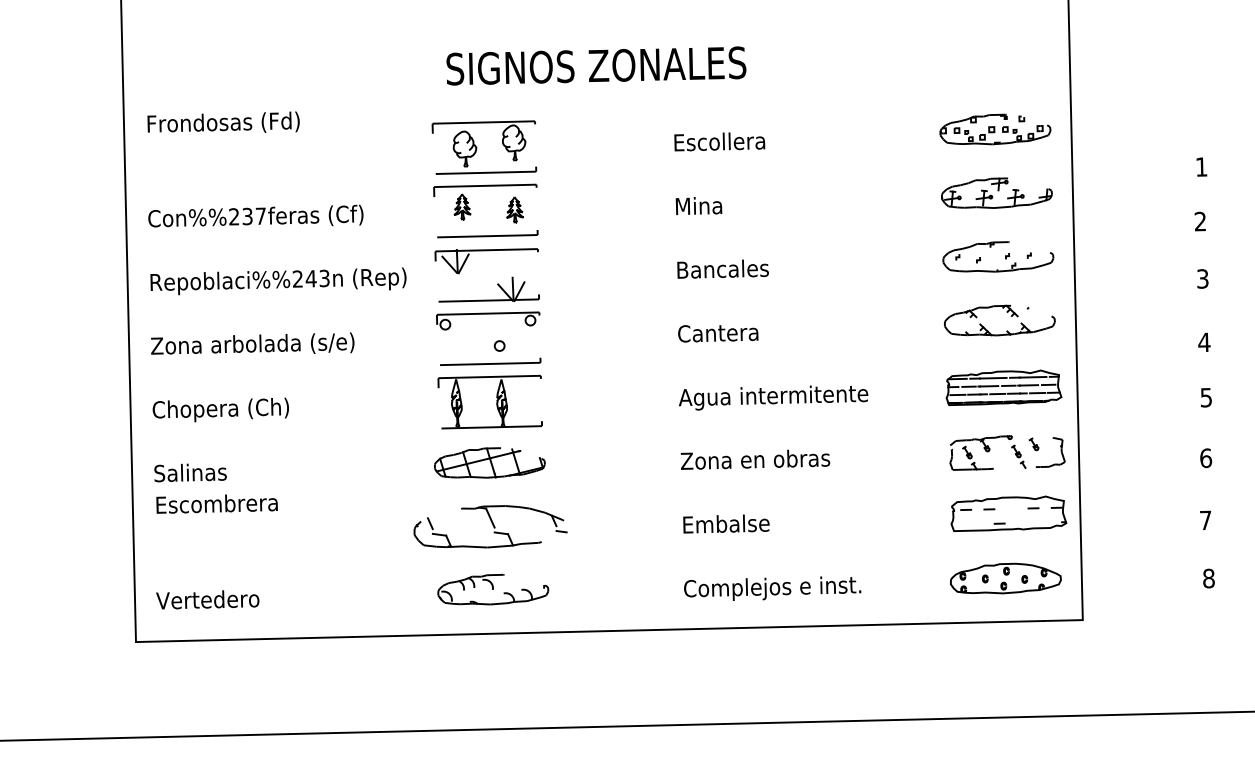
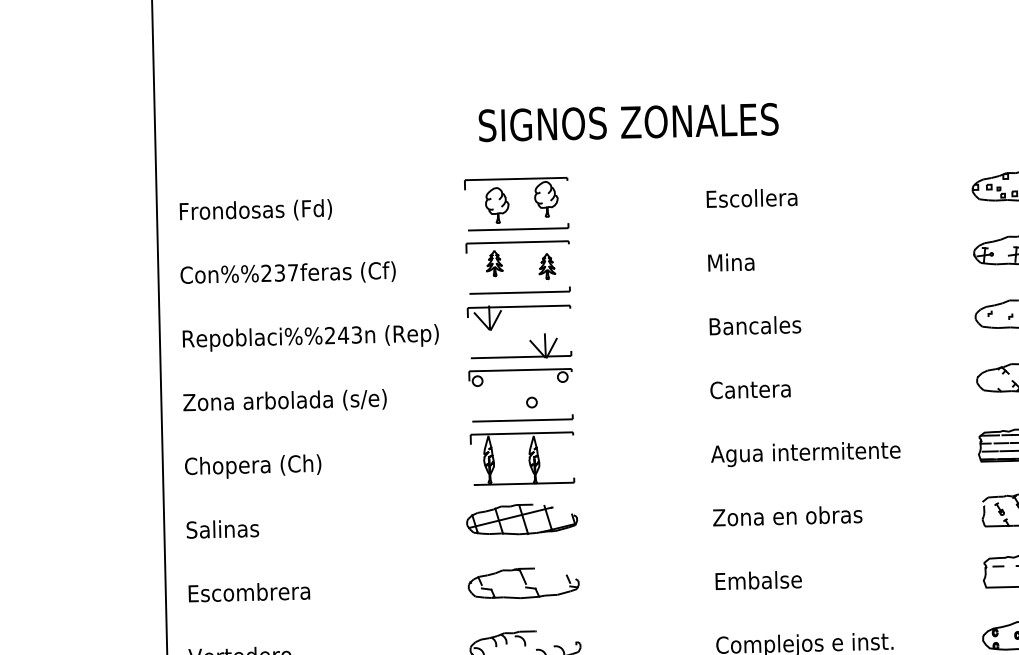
text: (223, 121) -> (255, 209), moved
text: (216, 503) -> (248, 592), moved
part: (491, 526) -> (523, 583), size x0.71

